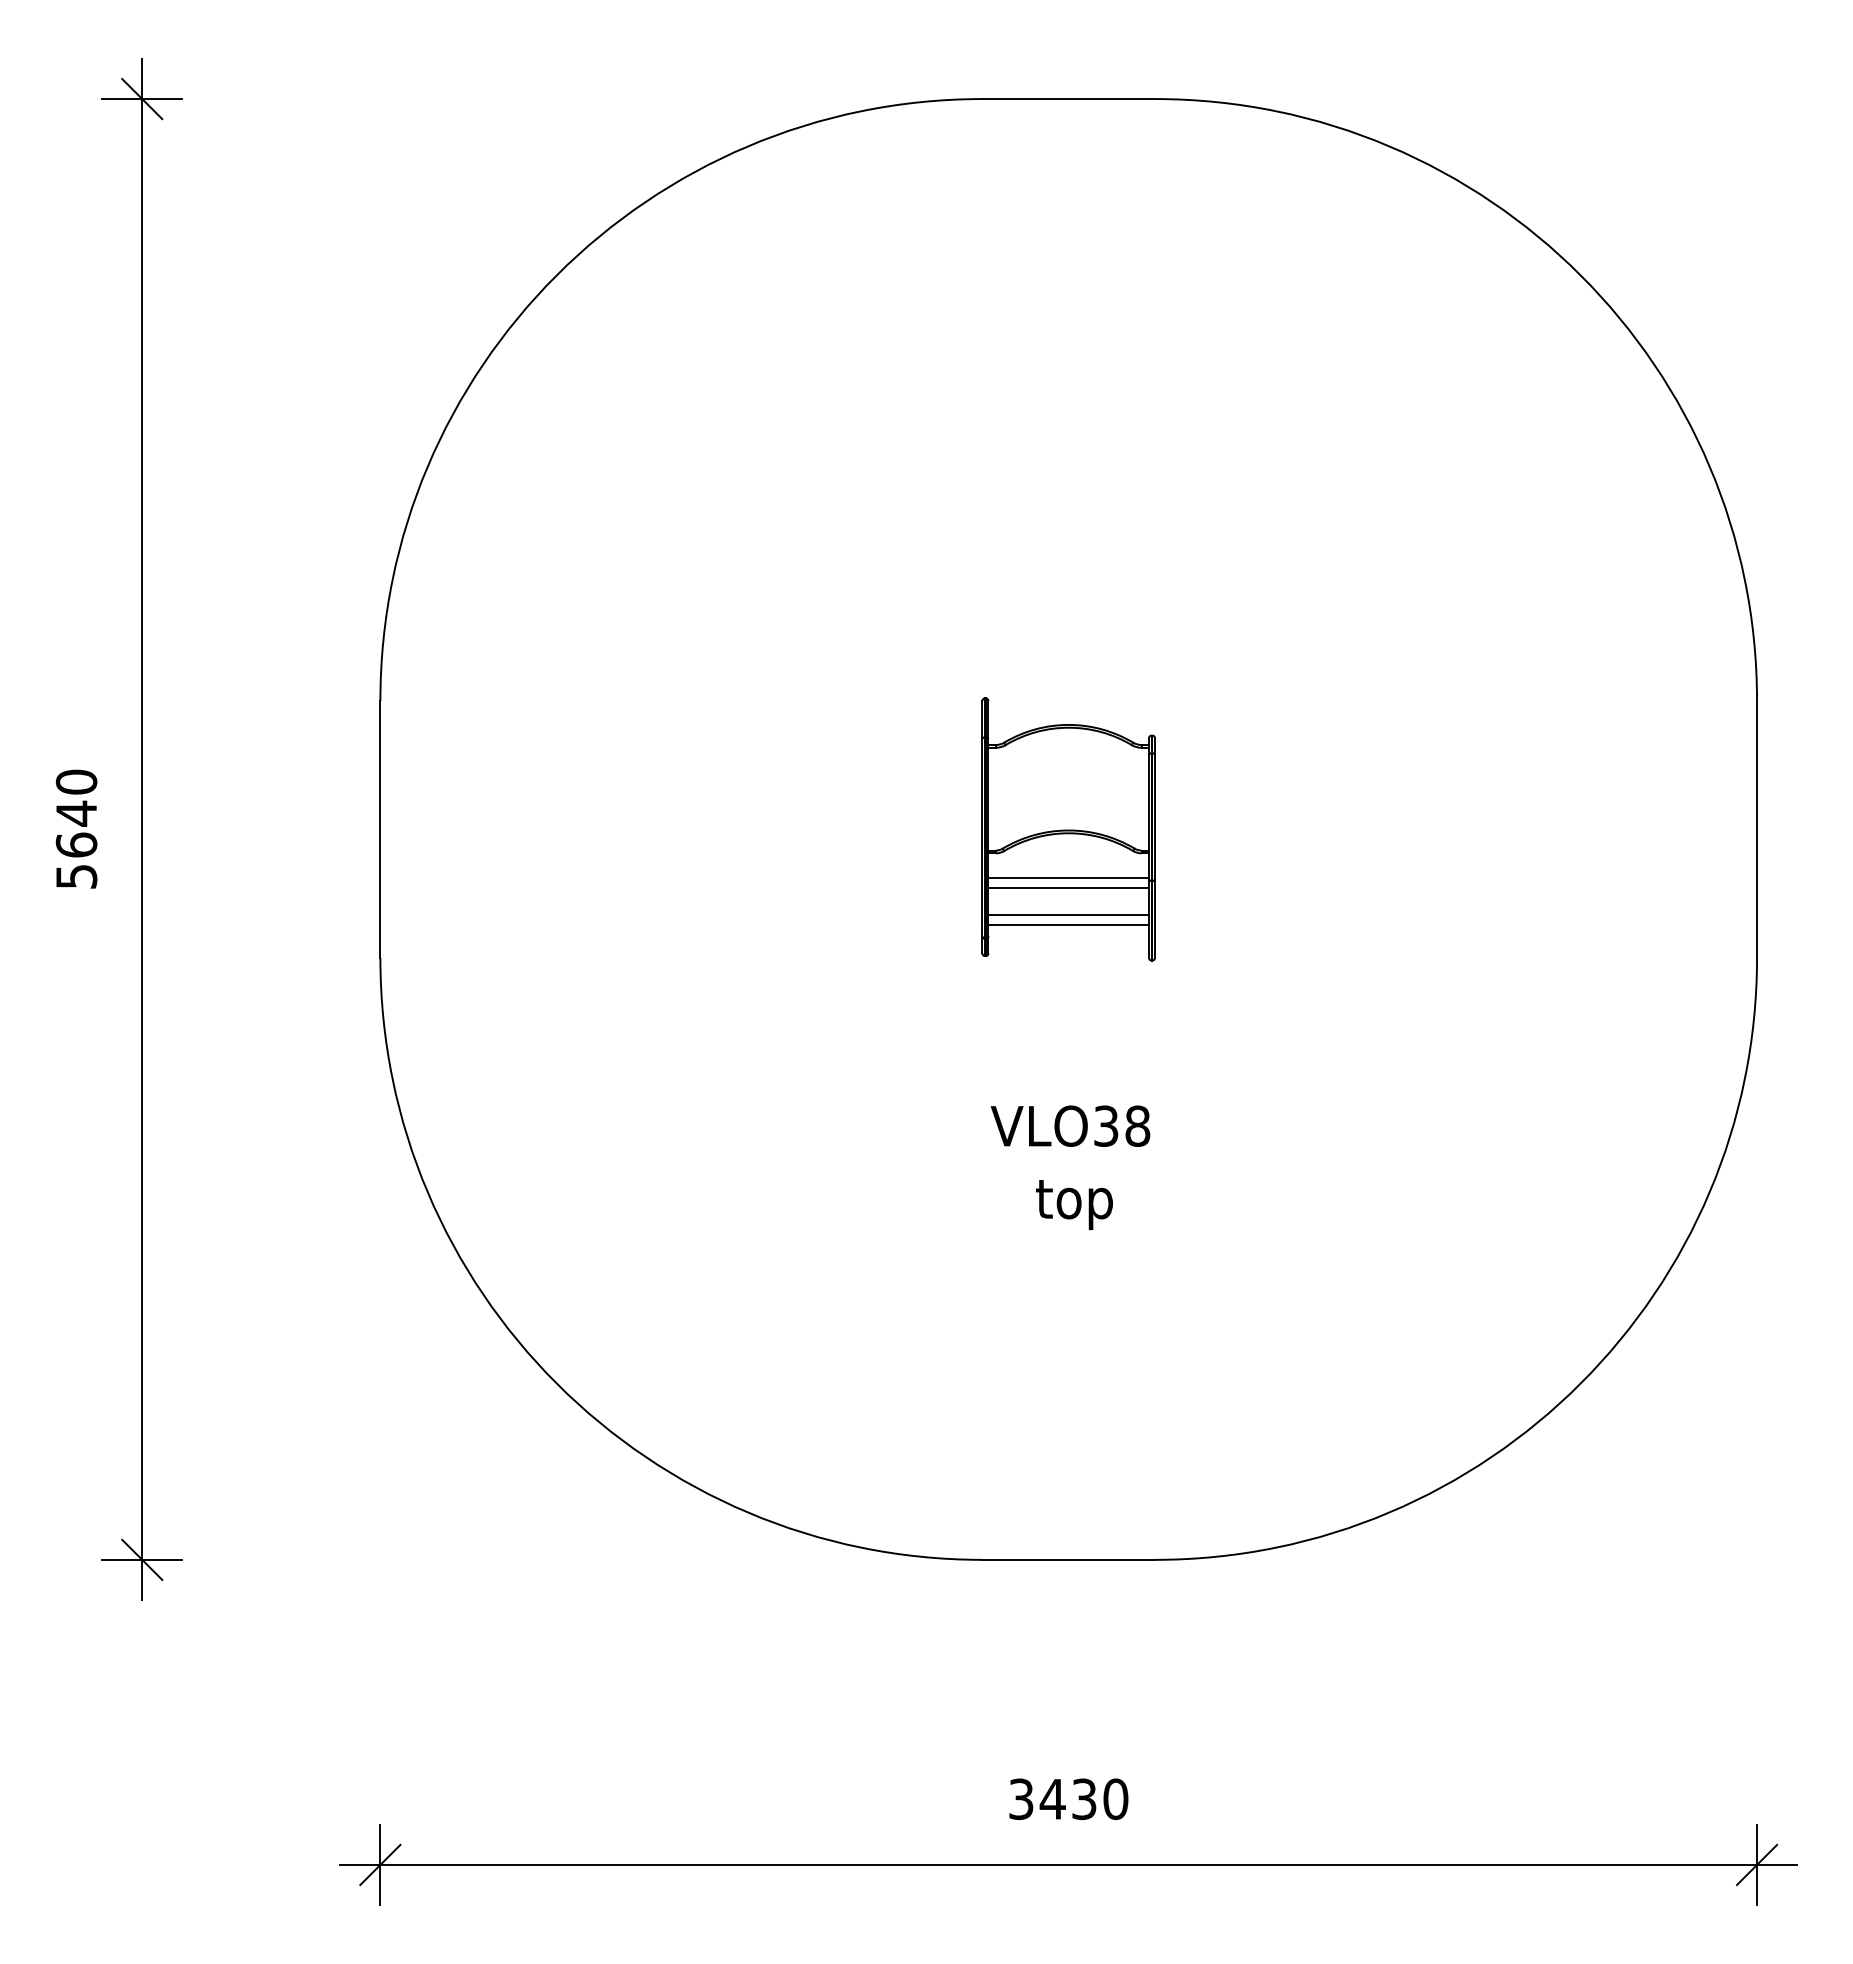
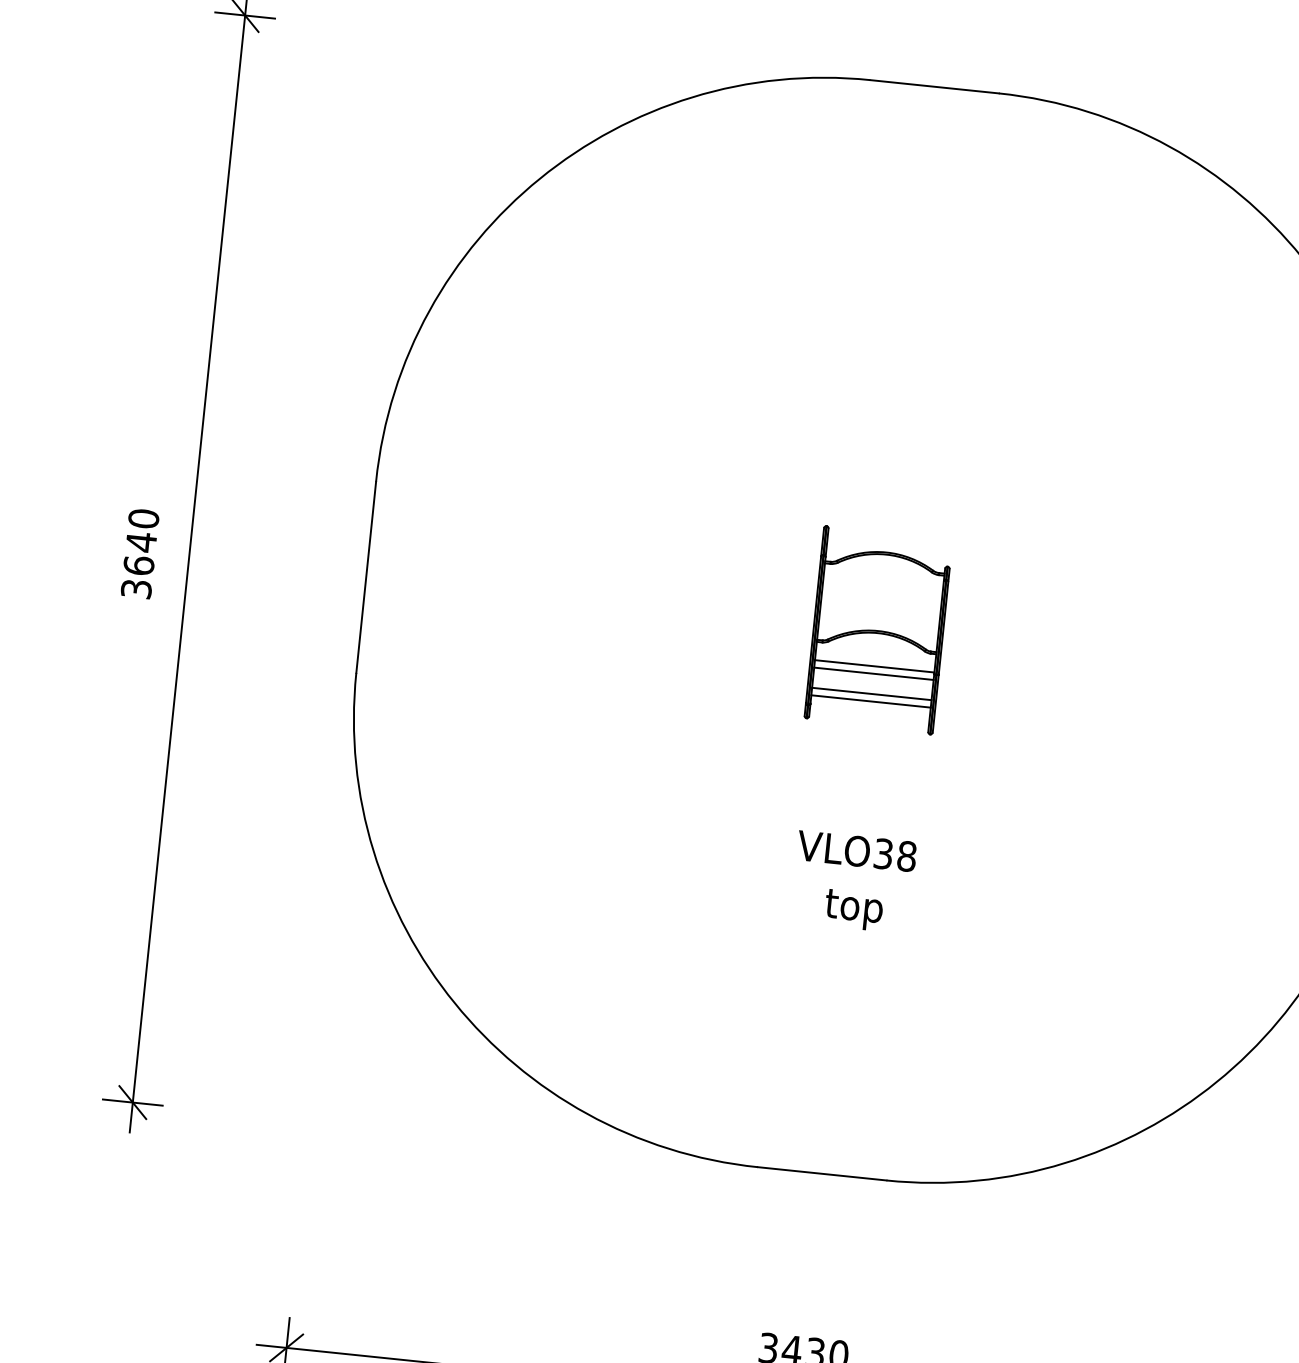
text: (75, 876) -> (135, 588), 5640 -> 3640

